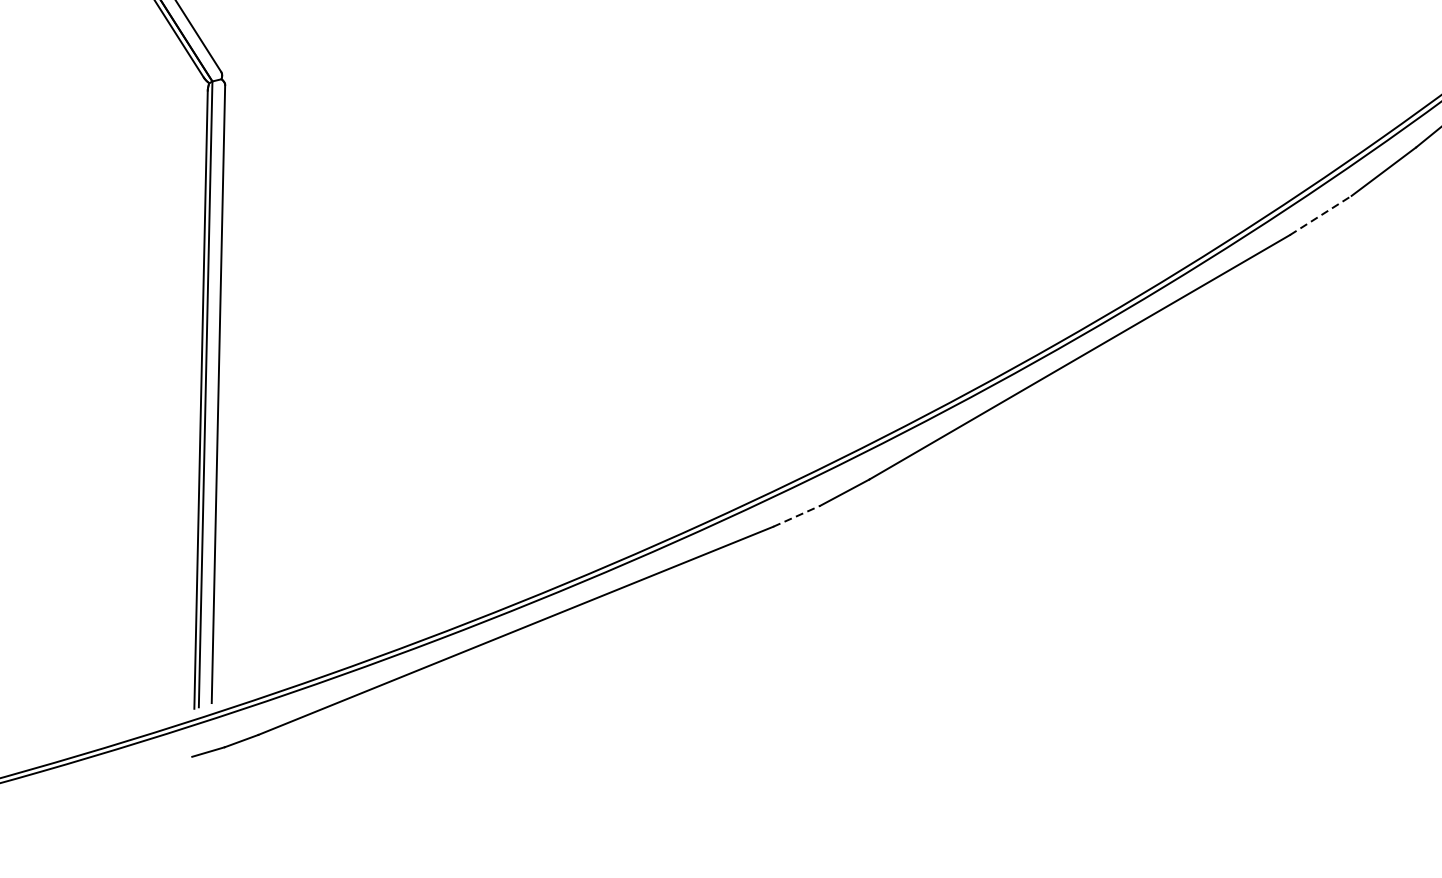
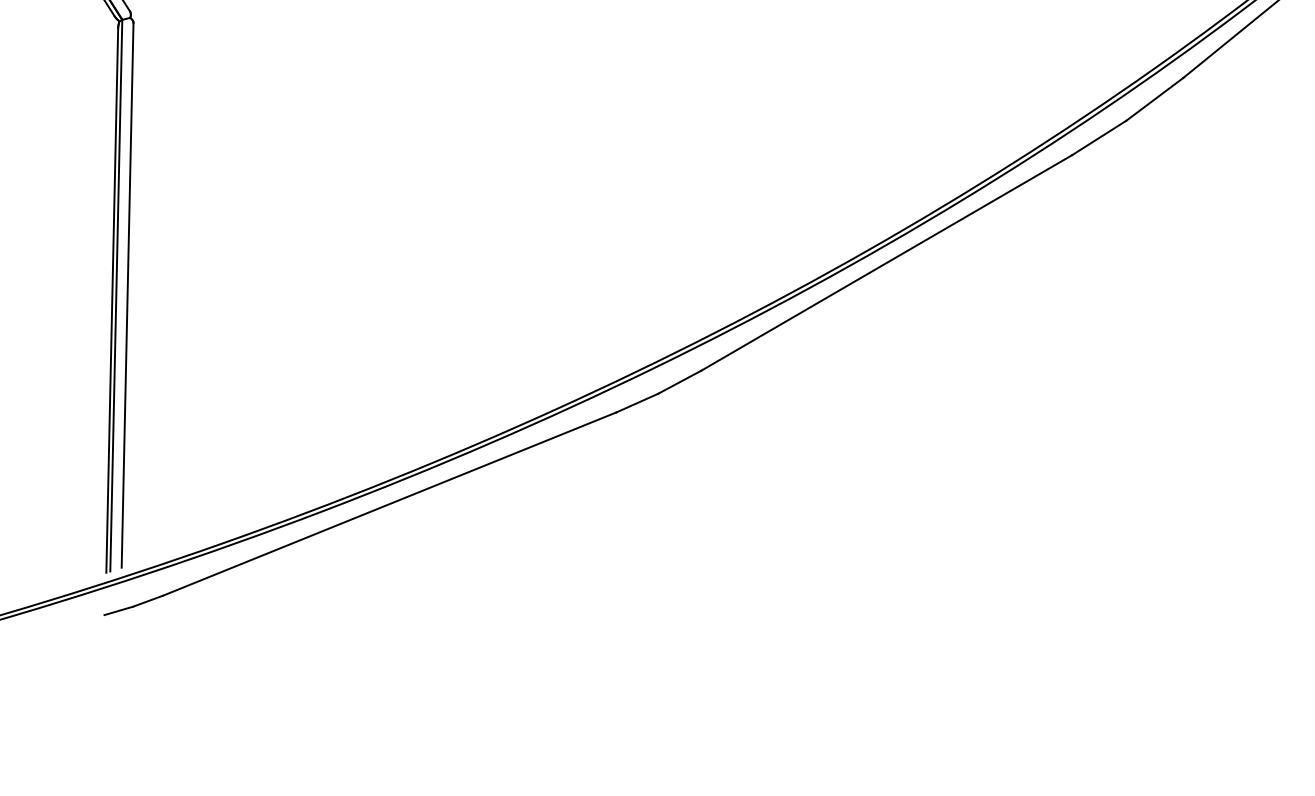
line: (1321, 214) -> (1099, 137), dashed -> solid
line: (796, 516) -> (637, 403), dashed -> solid

